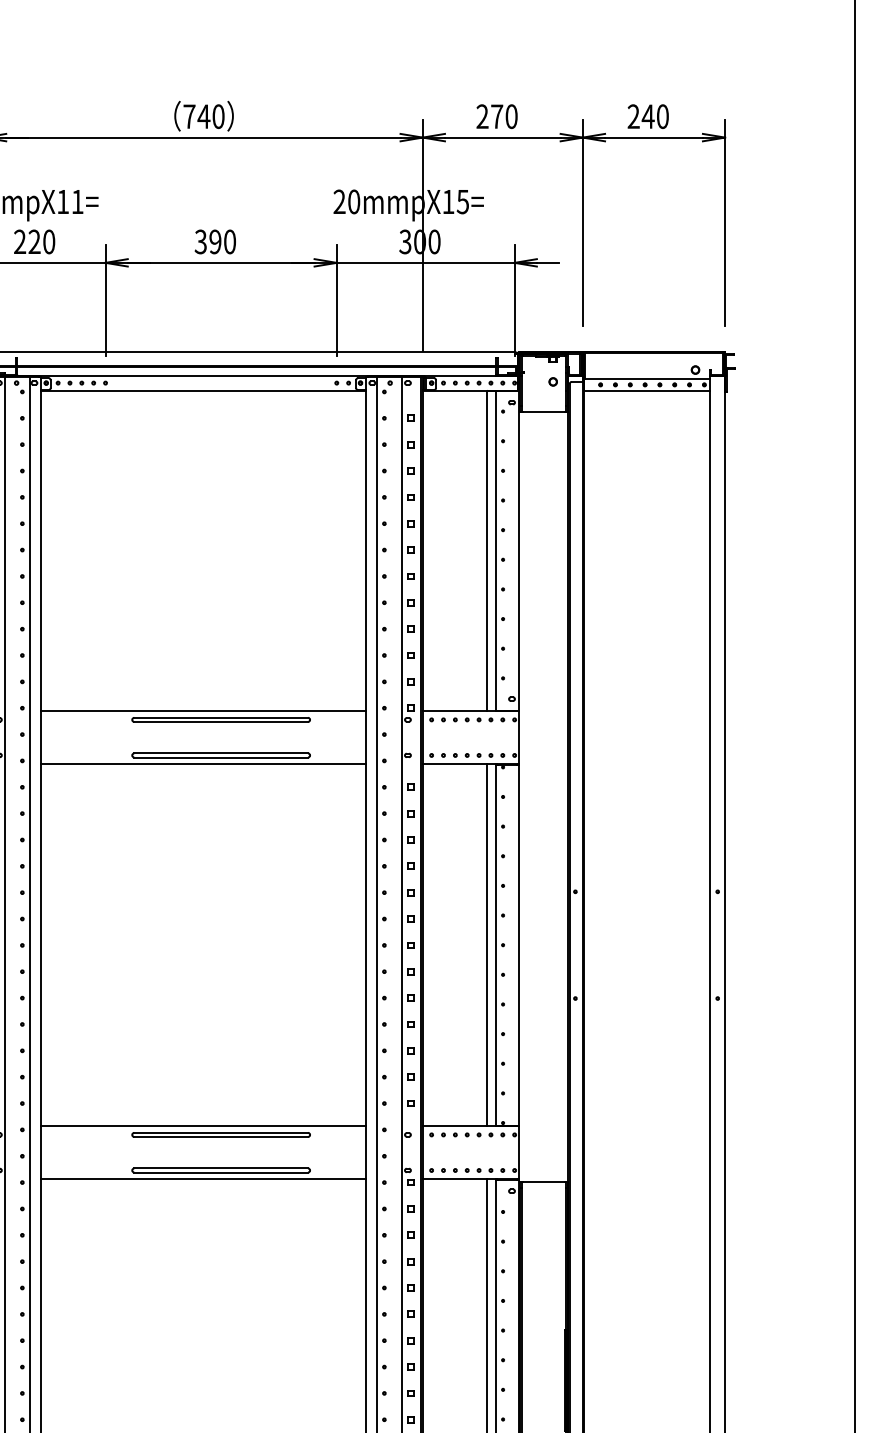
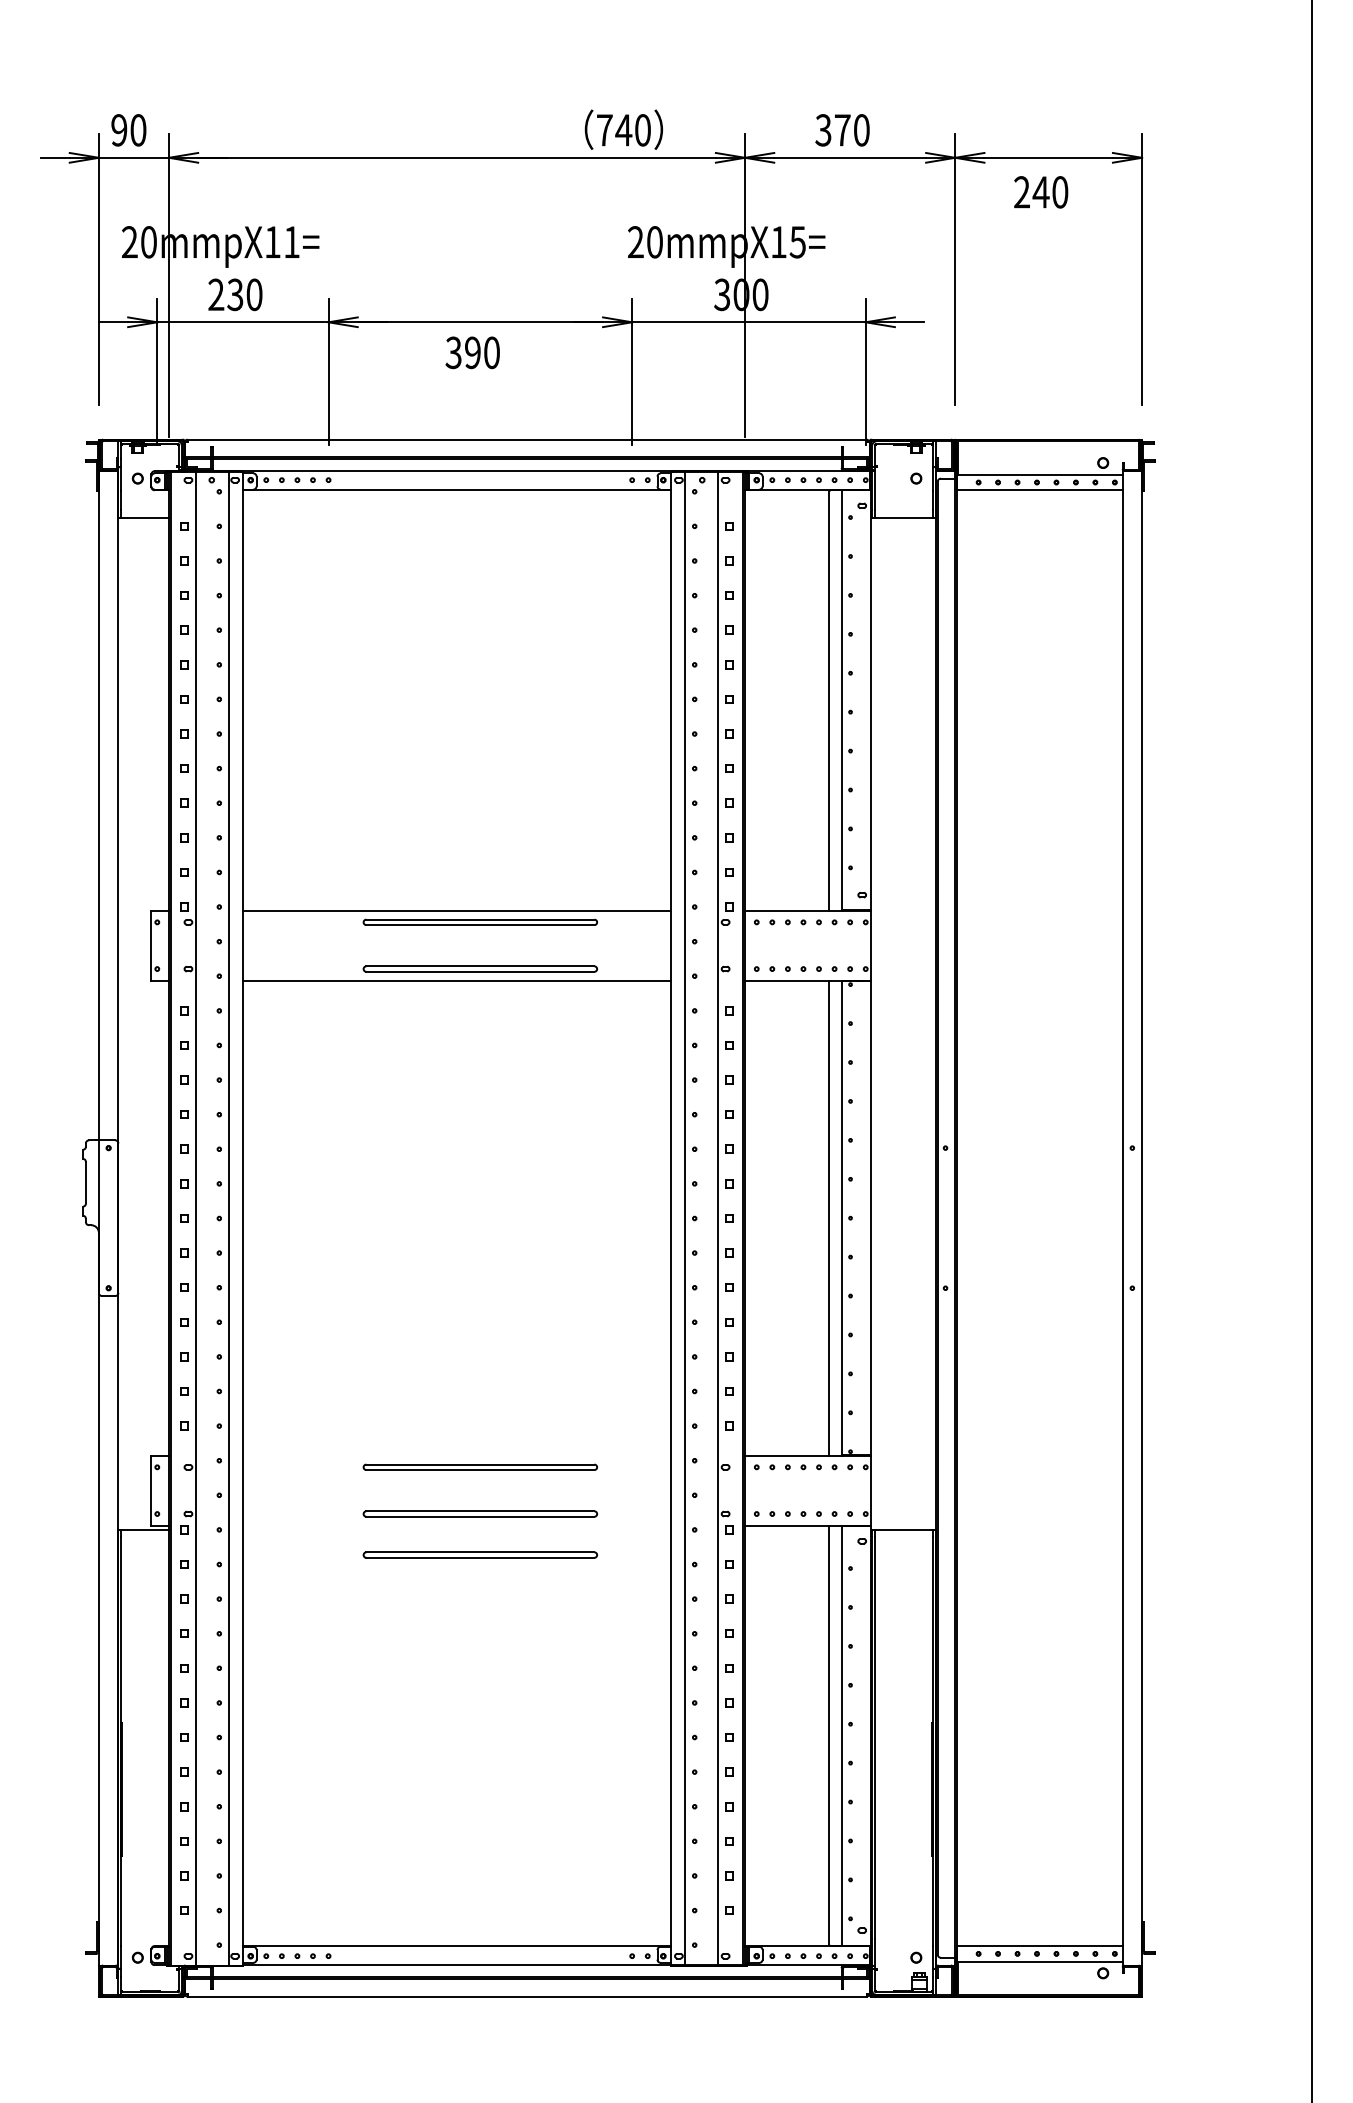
text: (203, 116) -> (623, 129), moved
text: (482, 116) -> (823, 130), 270 -> 370
text: (648, 116) -> (1041, 192), moved
text: (215, 241) -> (472, 352), moved
text: (34, 242) -> (235, 295), 220 -> 230
line: (202, 1125) -> (456, 1455), removed
line: (202, 1179) -> (456, 1525), removed
part: (220, 1201) -> (479, 1554), added

